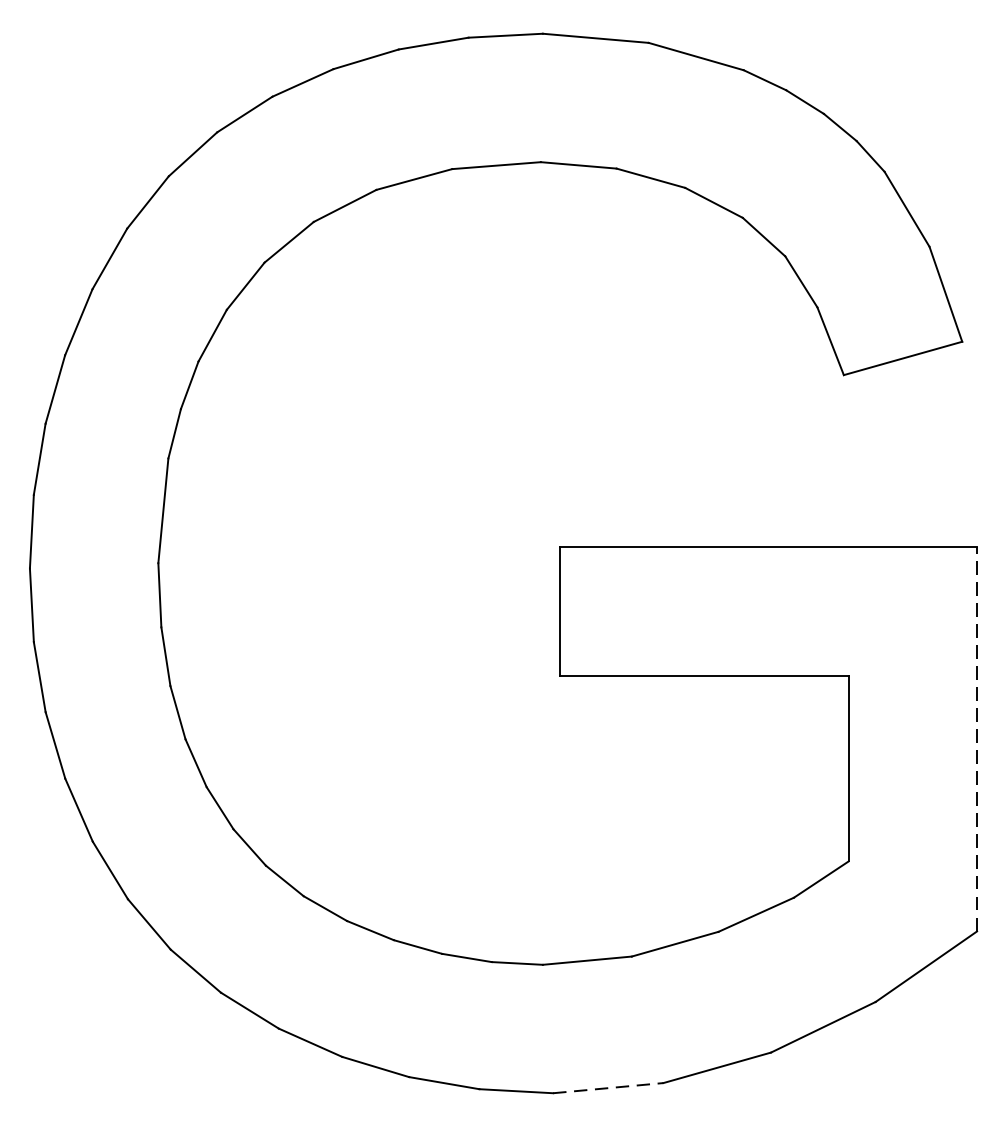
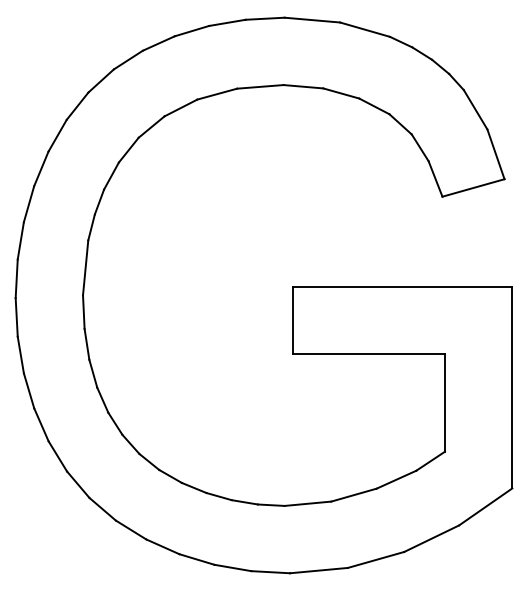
line: (977, 738) -> (512, 387), dashed -> solid
line: (609, 1087) -> (319, 570), dashed -> solid

